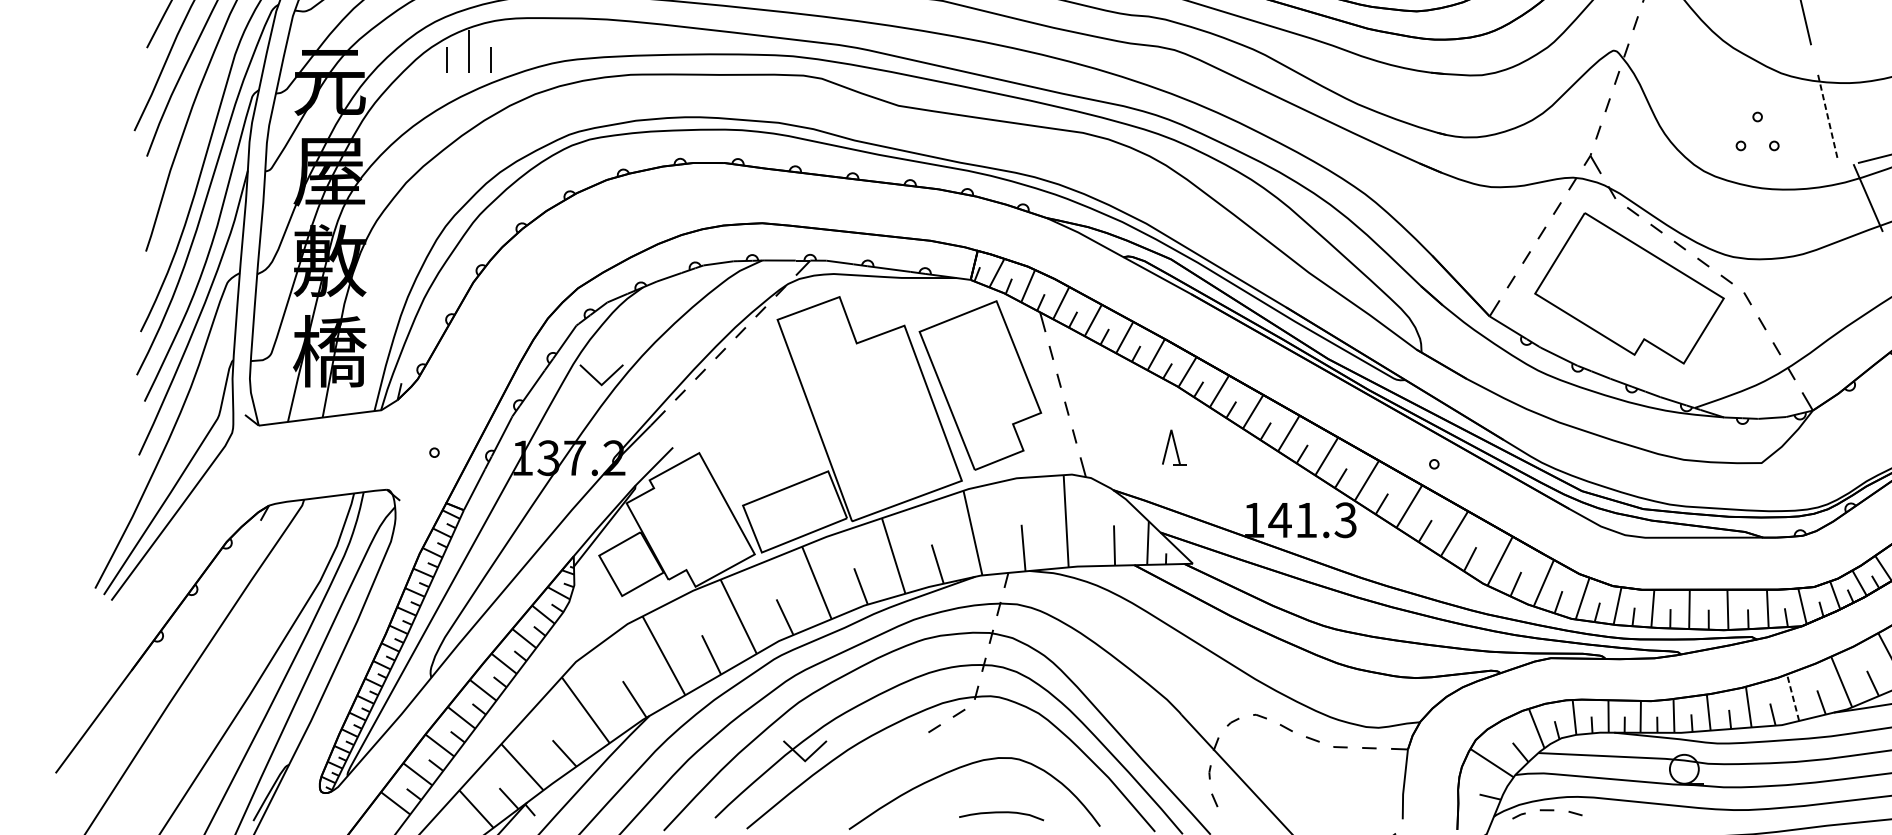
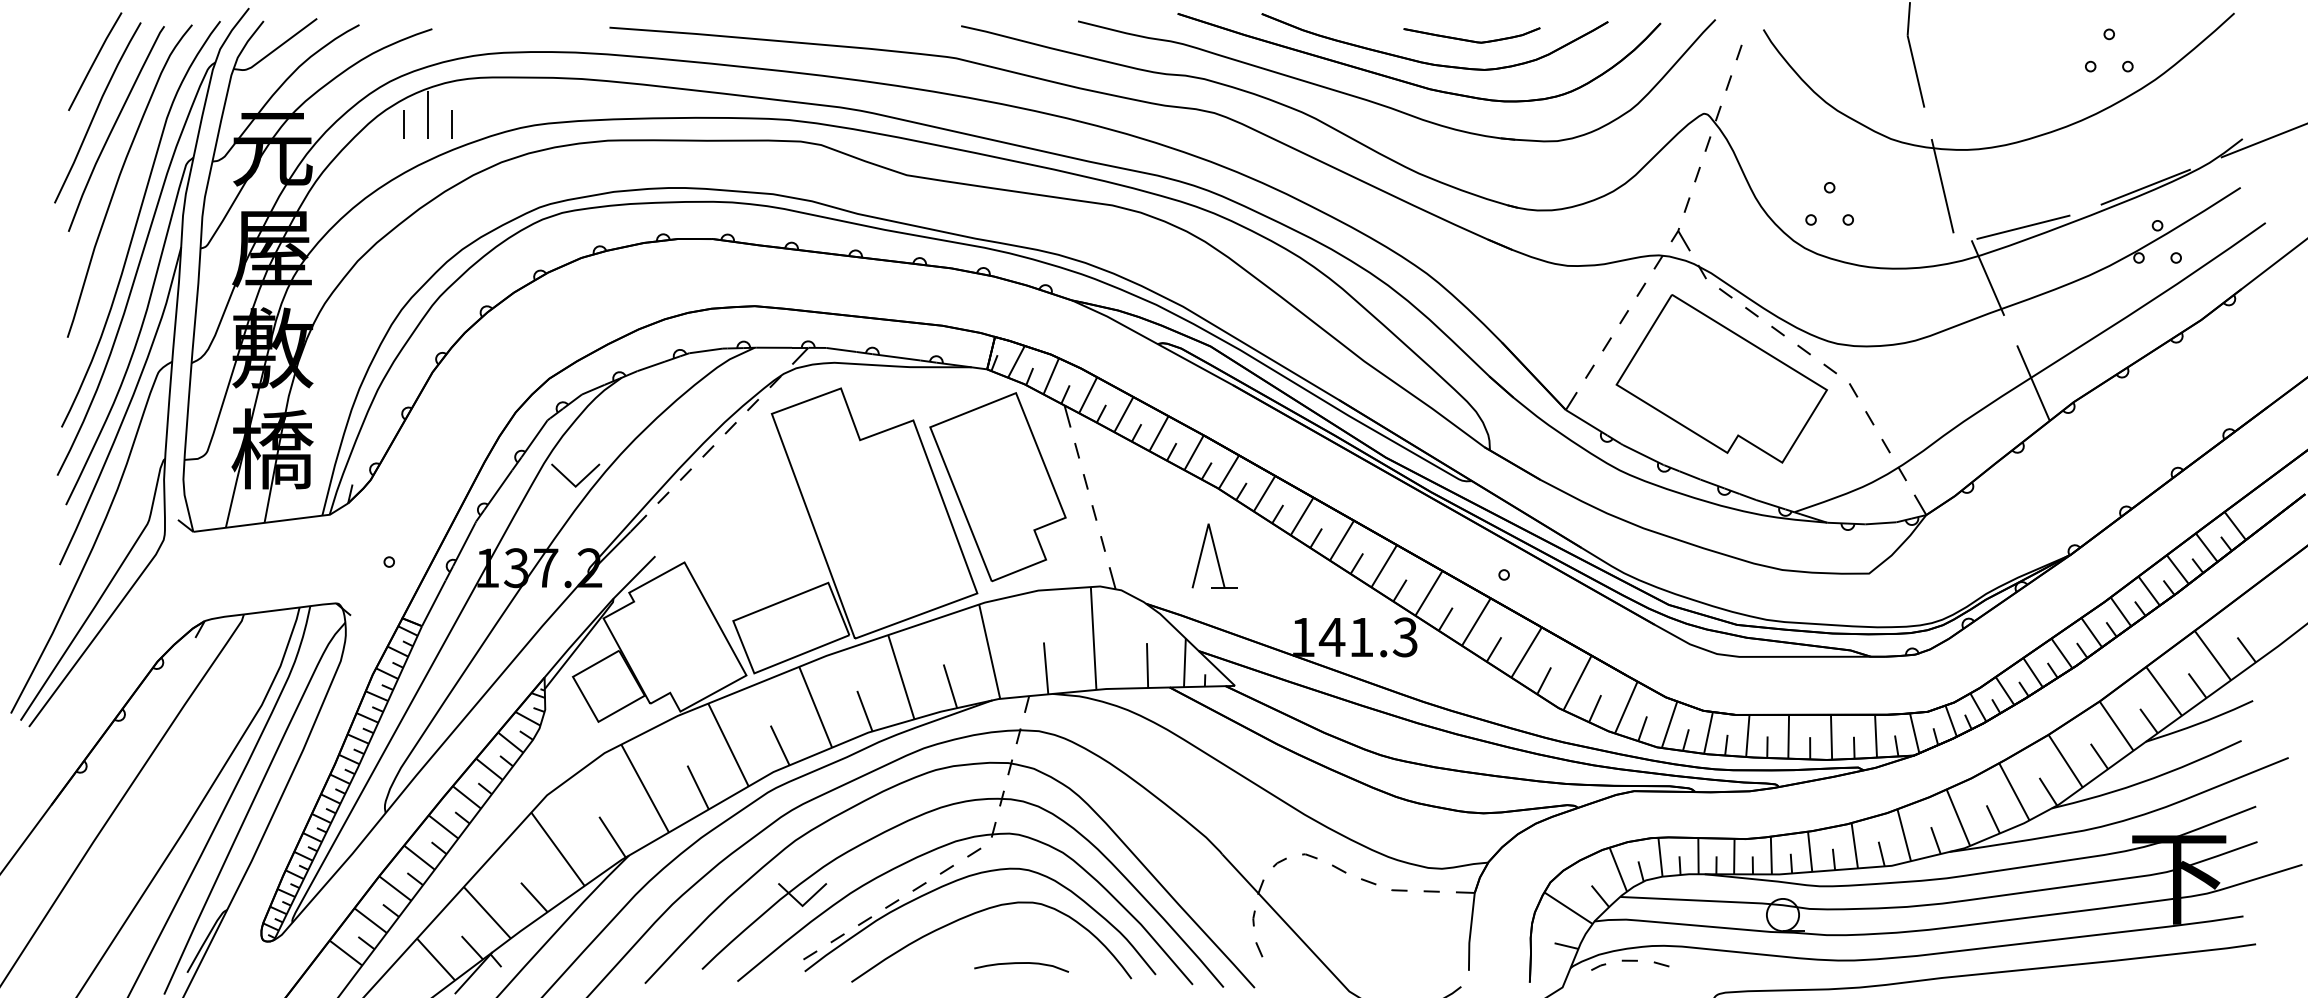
line: (1827, 115) -> (1942, 185), dashed -> solid
part: (1757, 122) -> (1829, 193), moved
part: (1174, 446) -> (1214, 555), size x1.67
line: (1793, 697) -> (1904, 835), dashed -> solid
part: (946, 738) -> (960, 880), added

